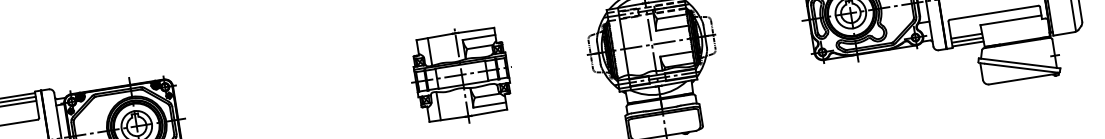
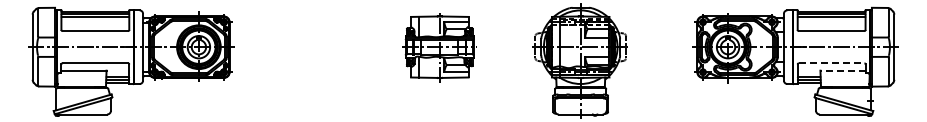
line: (993, 13) -> (831, 63), solid -> dashed
line: (1011, 19) -> (843, 70), solid -> dashed

